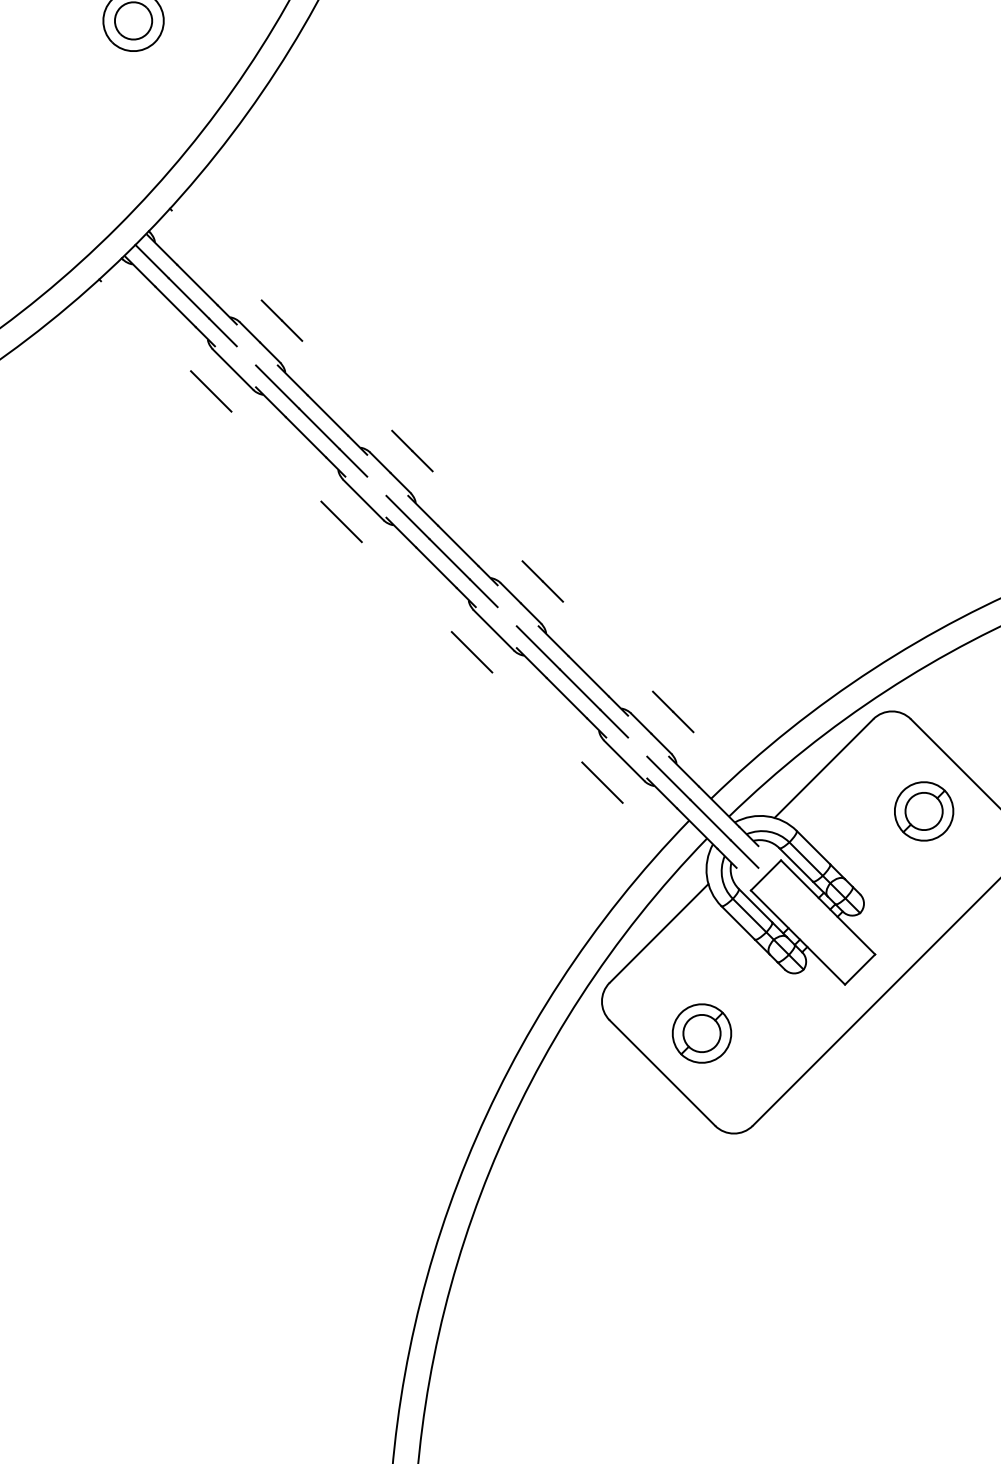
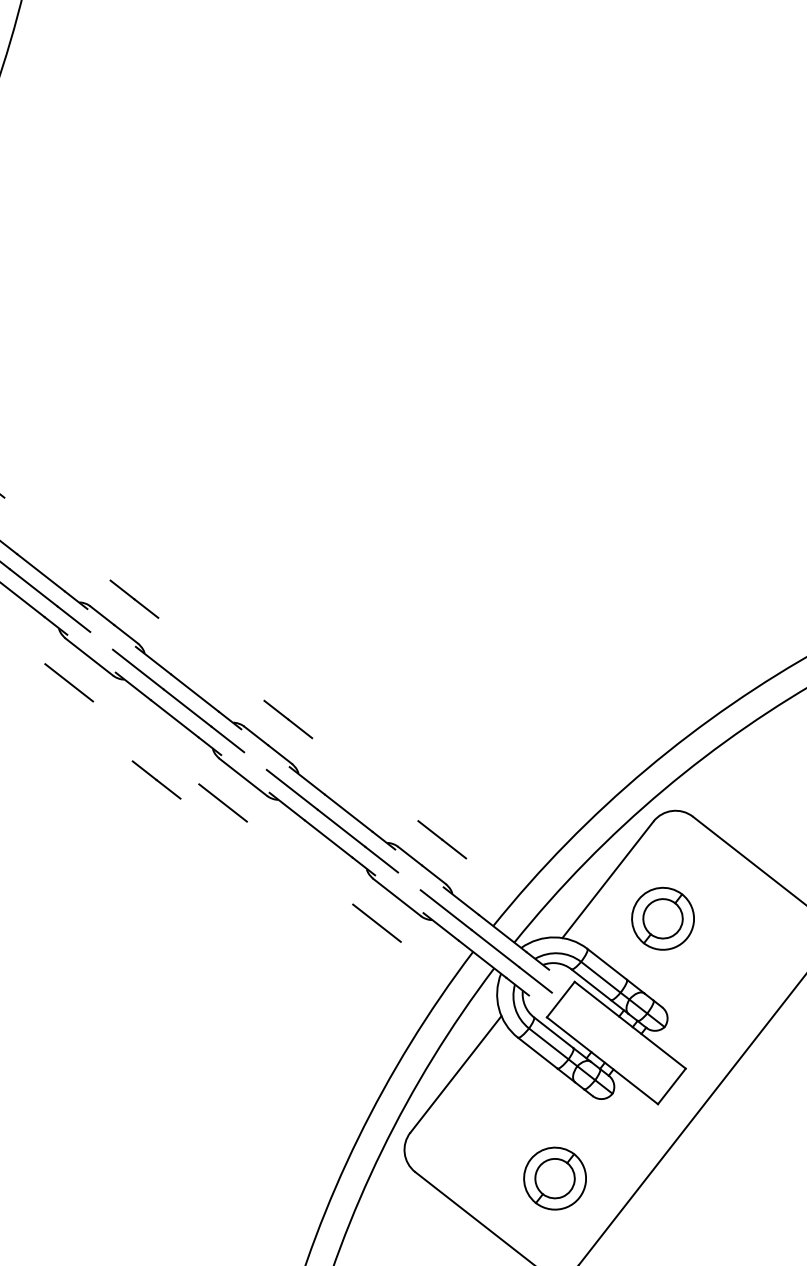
line: (412, 622) -> (156, 779), added
part: (924, 811) -> (663, 918), moved
part: (701, 1033) -> (554, 1178), moved

